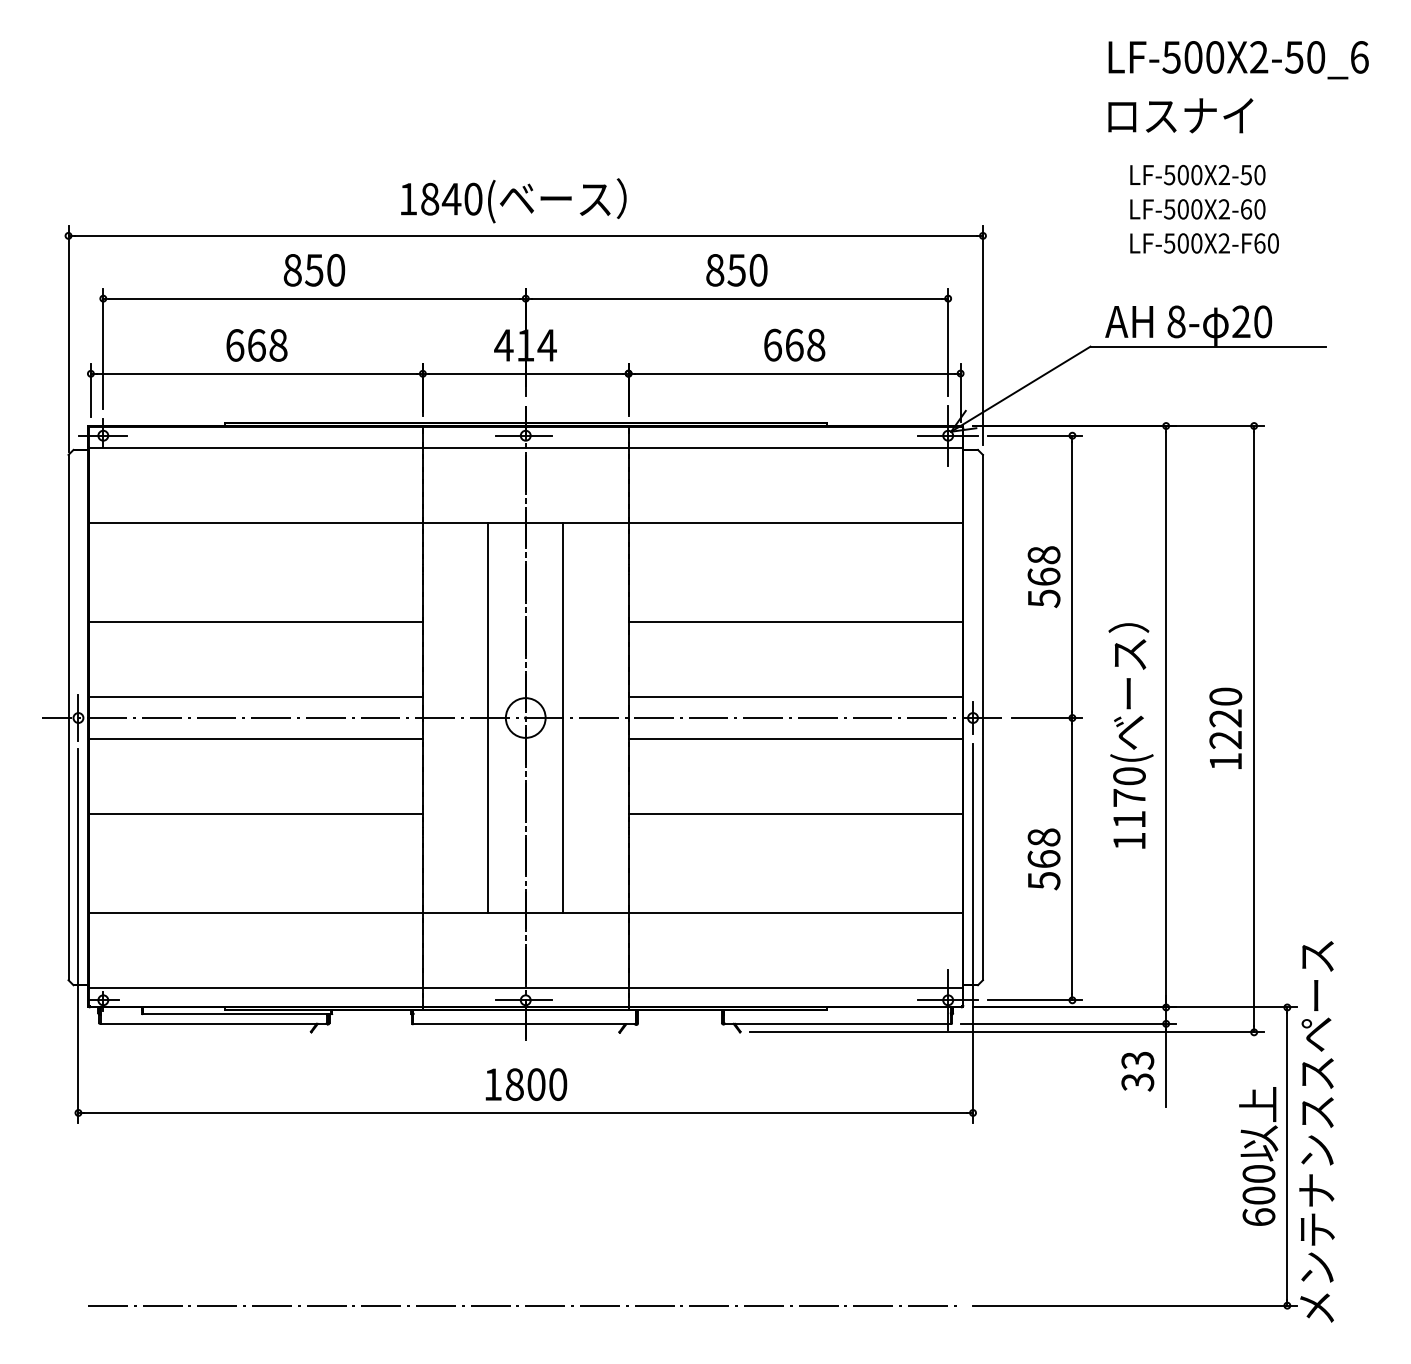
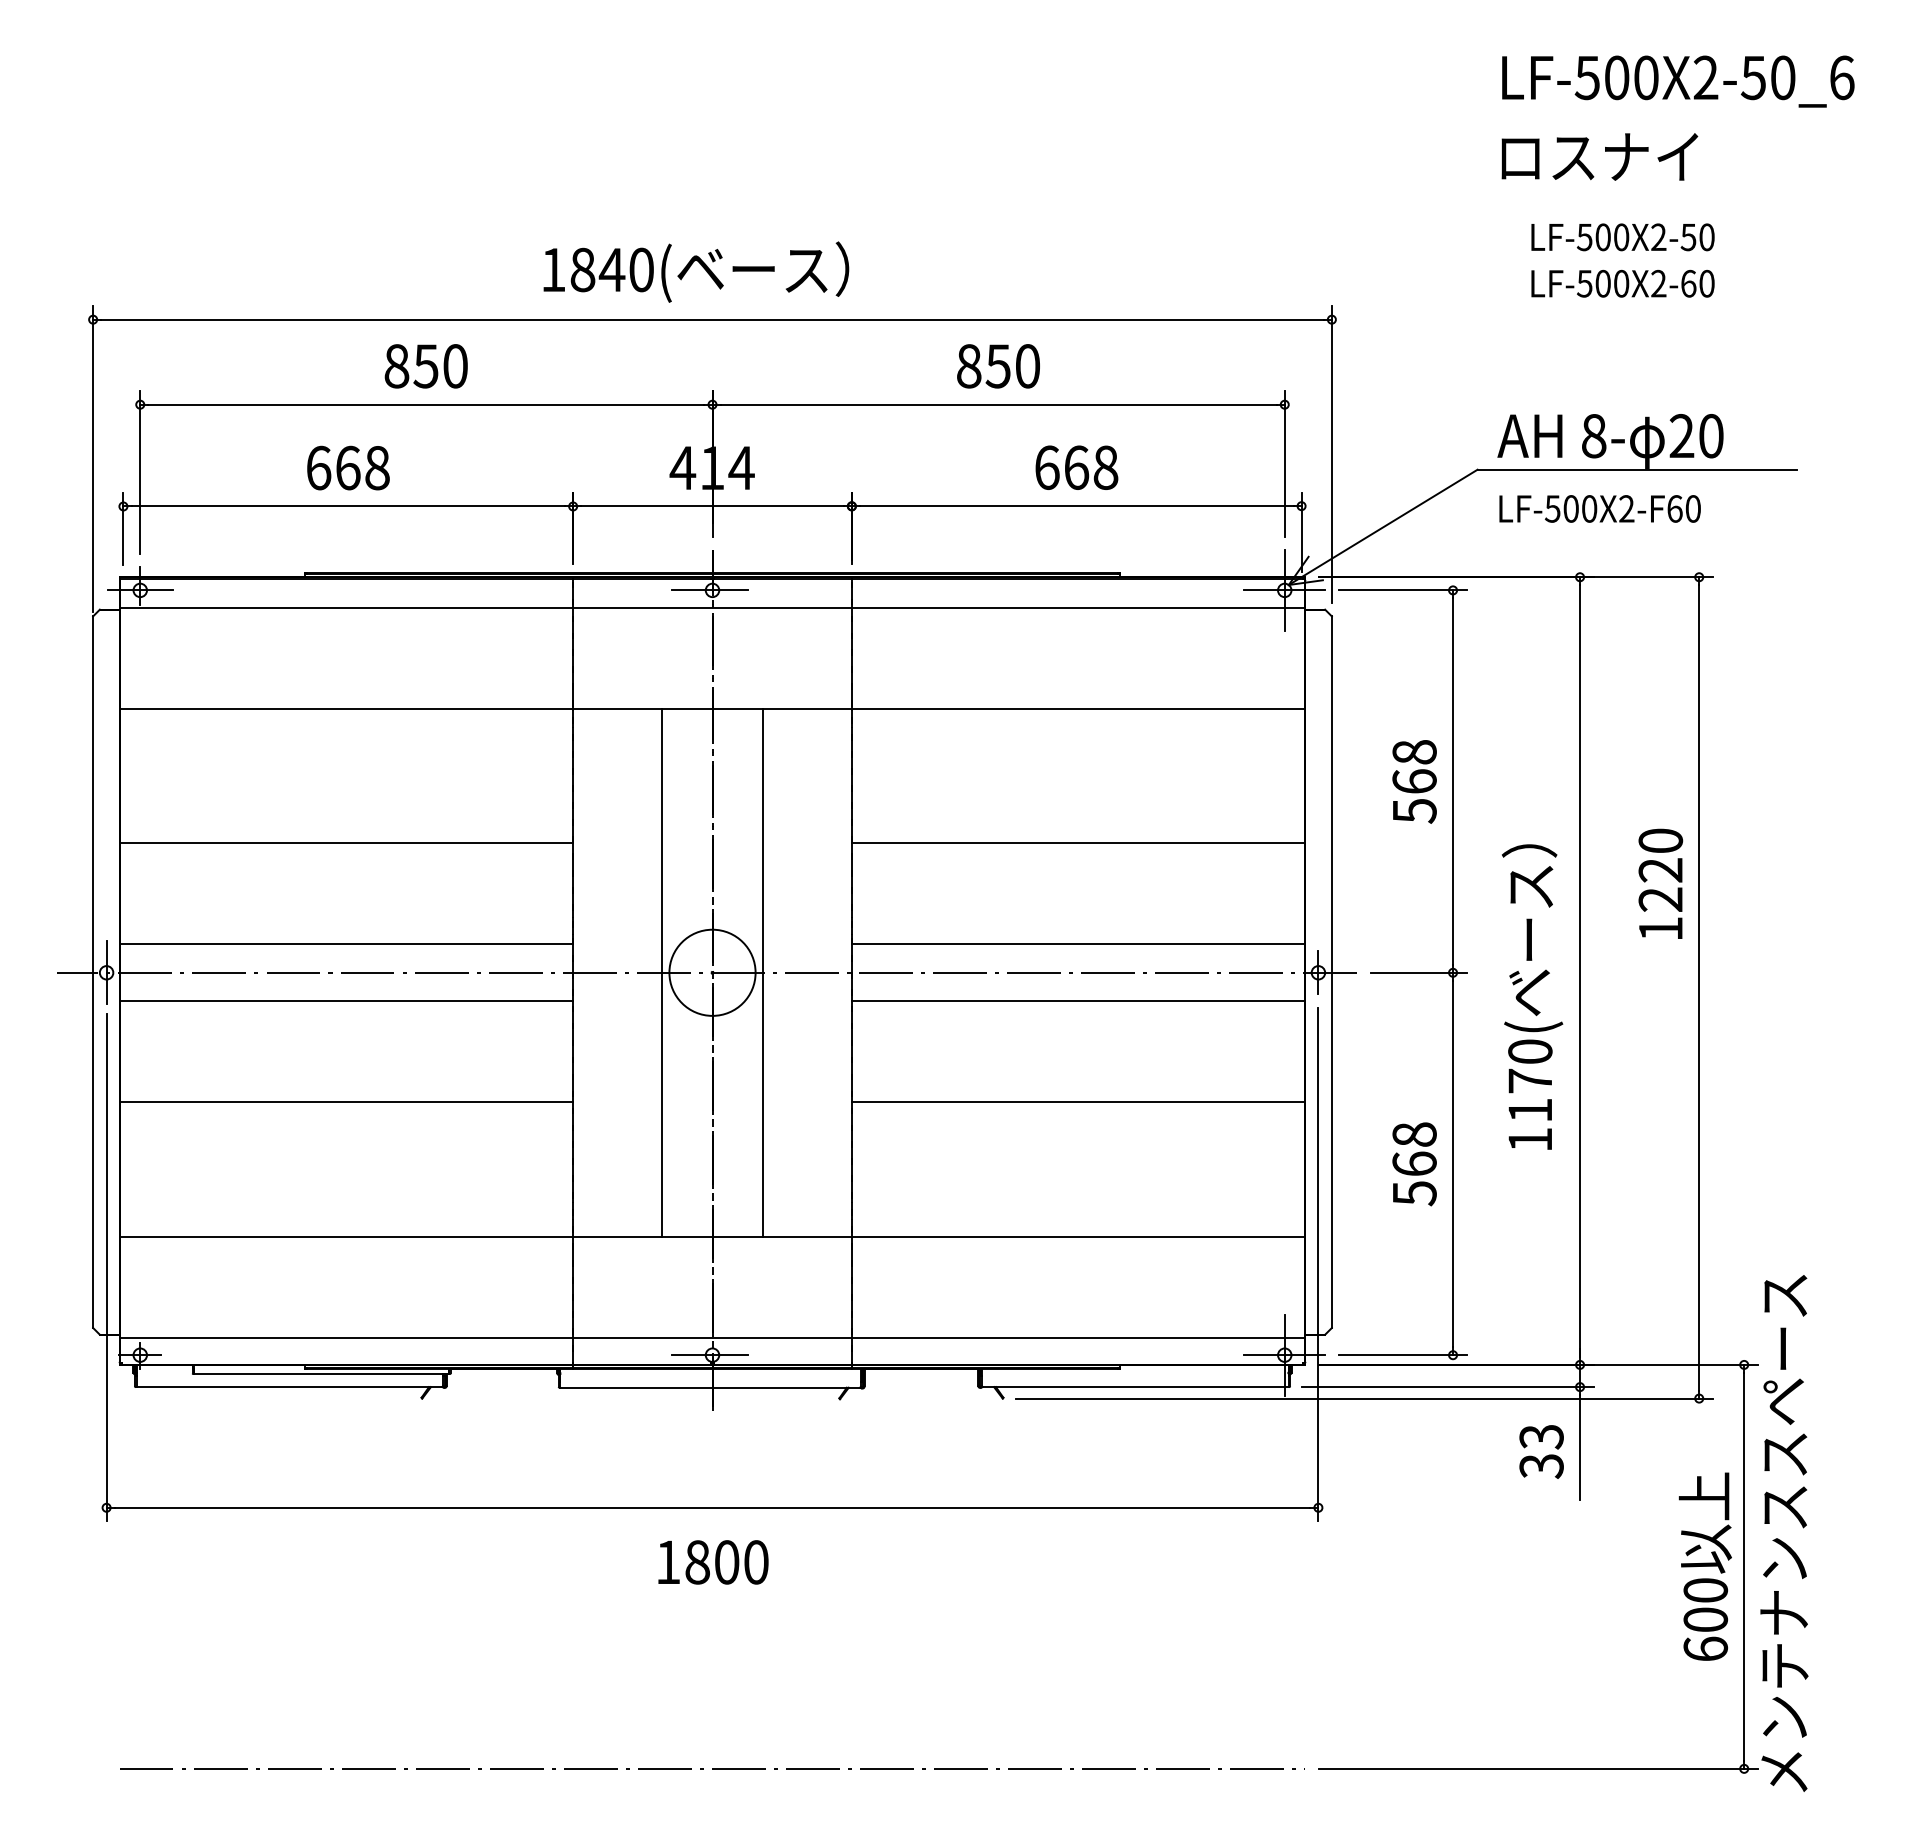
text: (1204, 243) -> (1599, 508), moved
circle: (525, 717) -> (712, 972), size x1.6
text: (1225, 728) -> (1660, 883), moved
text: (526, 1084) -> (713, 1562), moved

